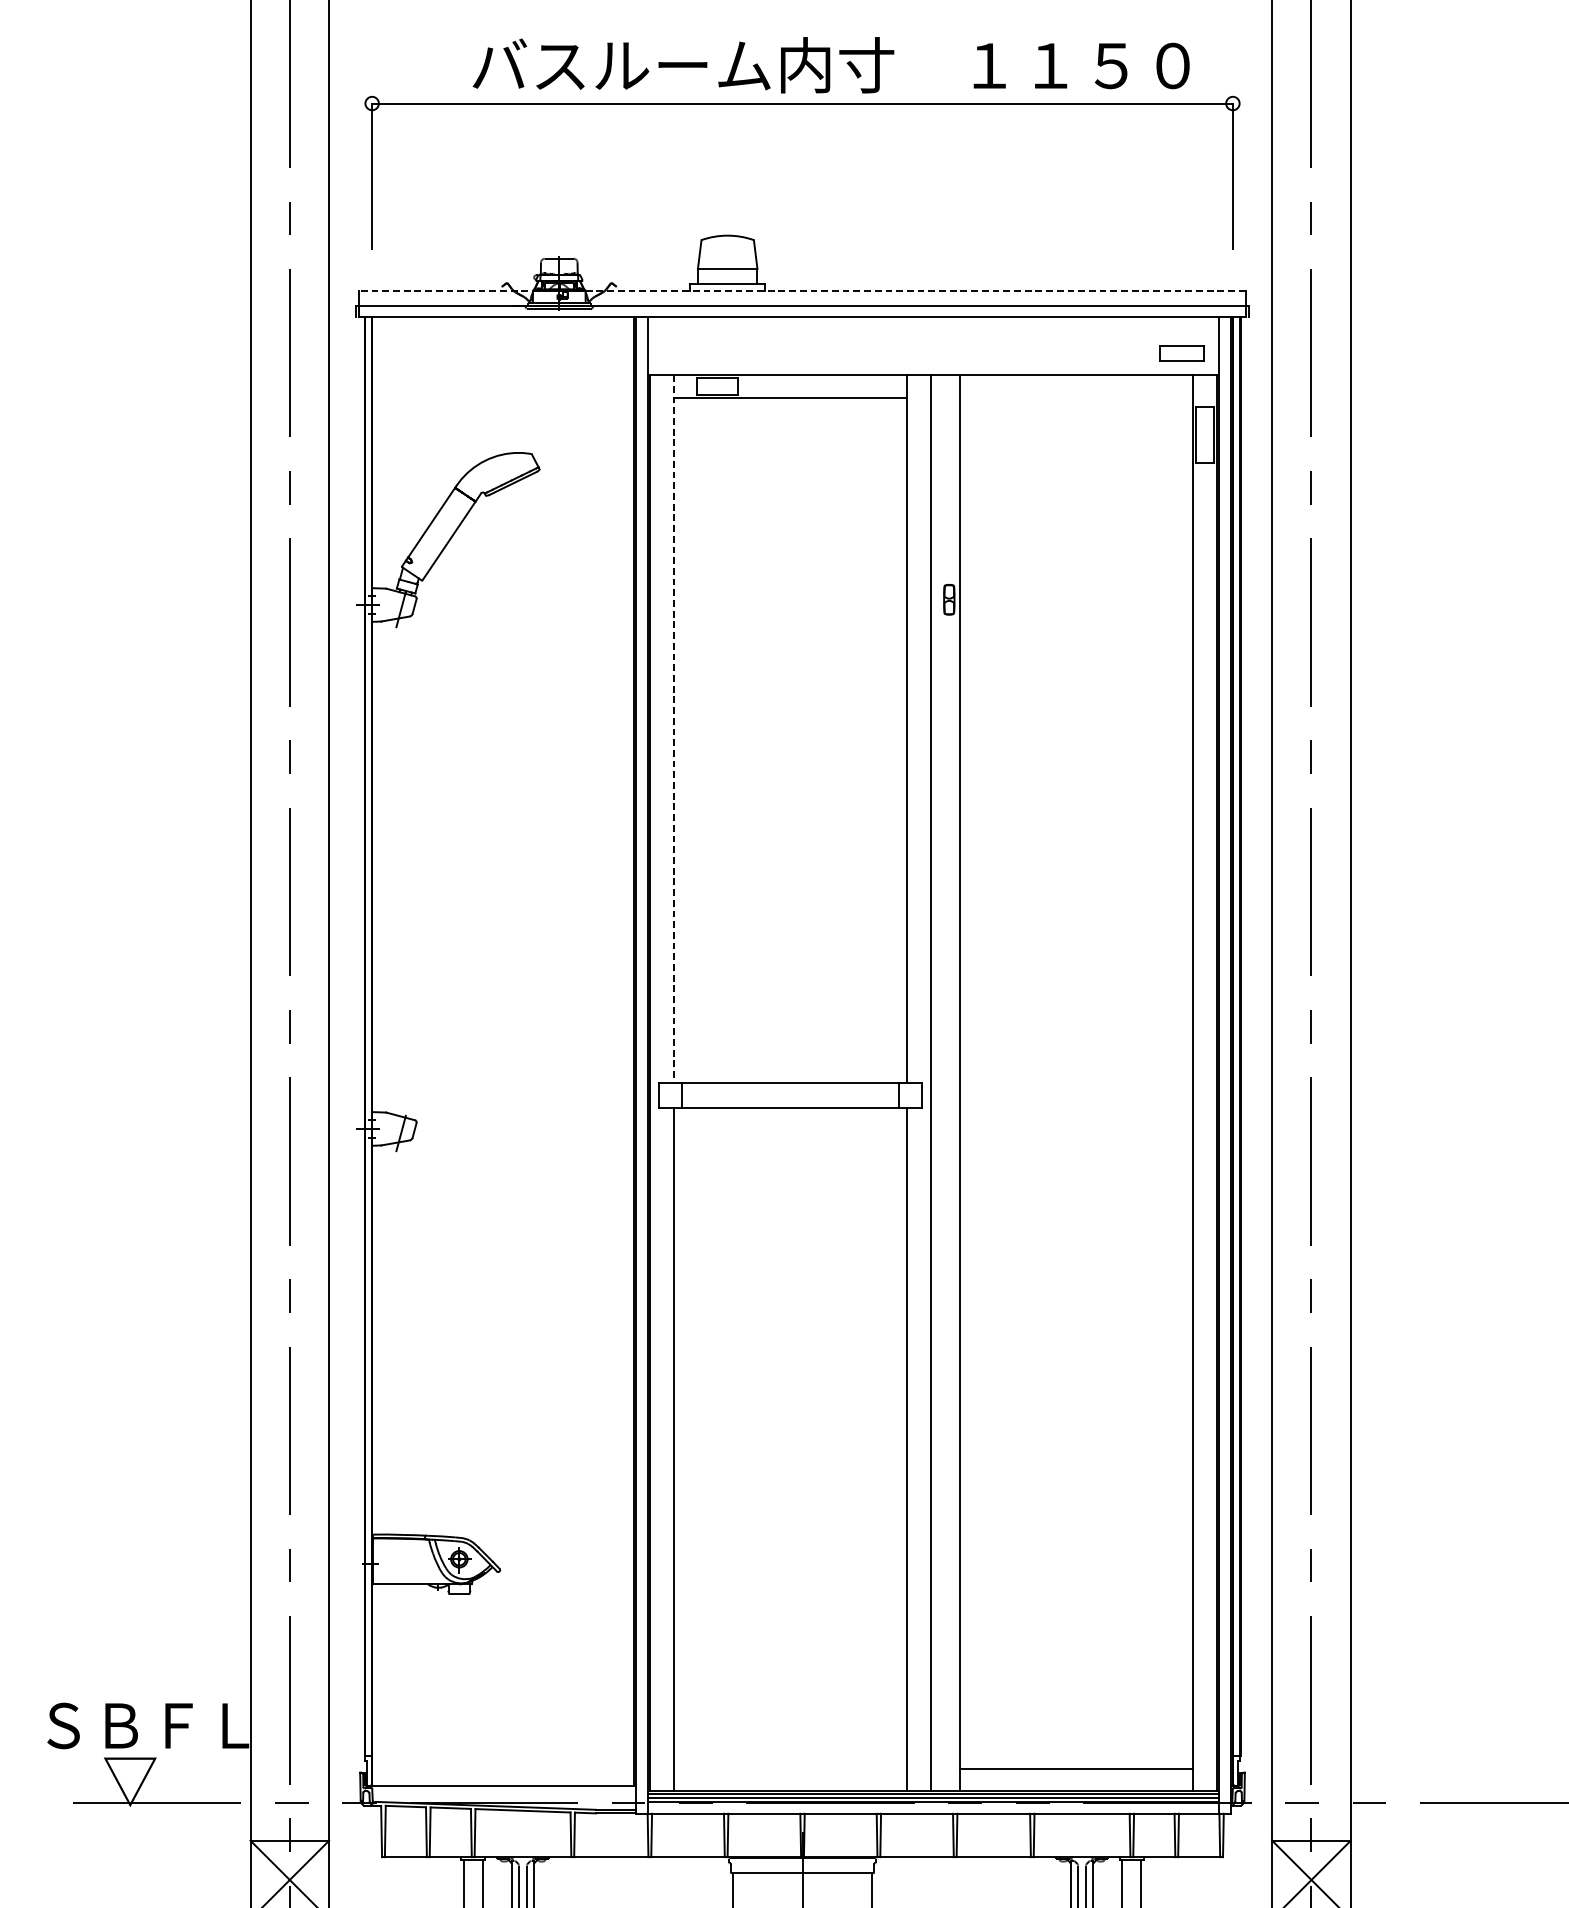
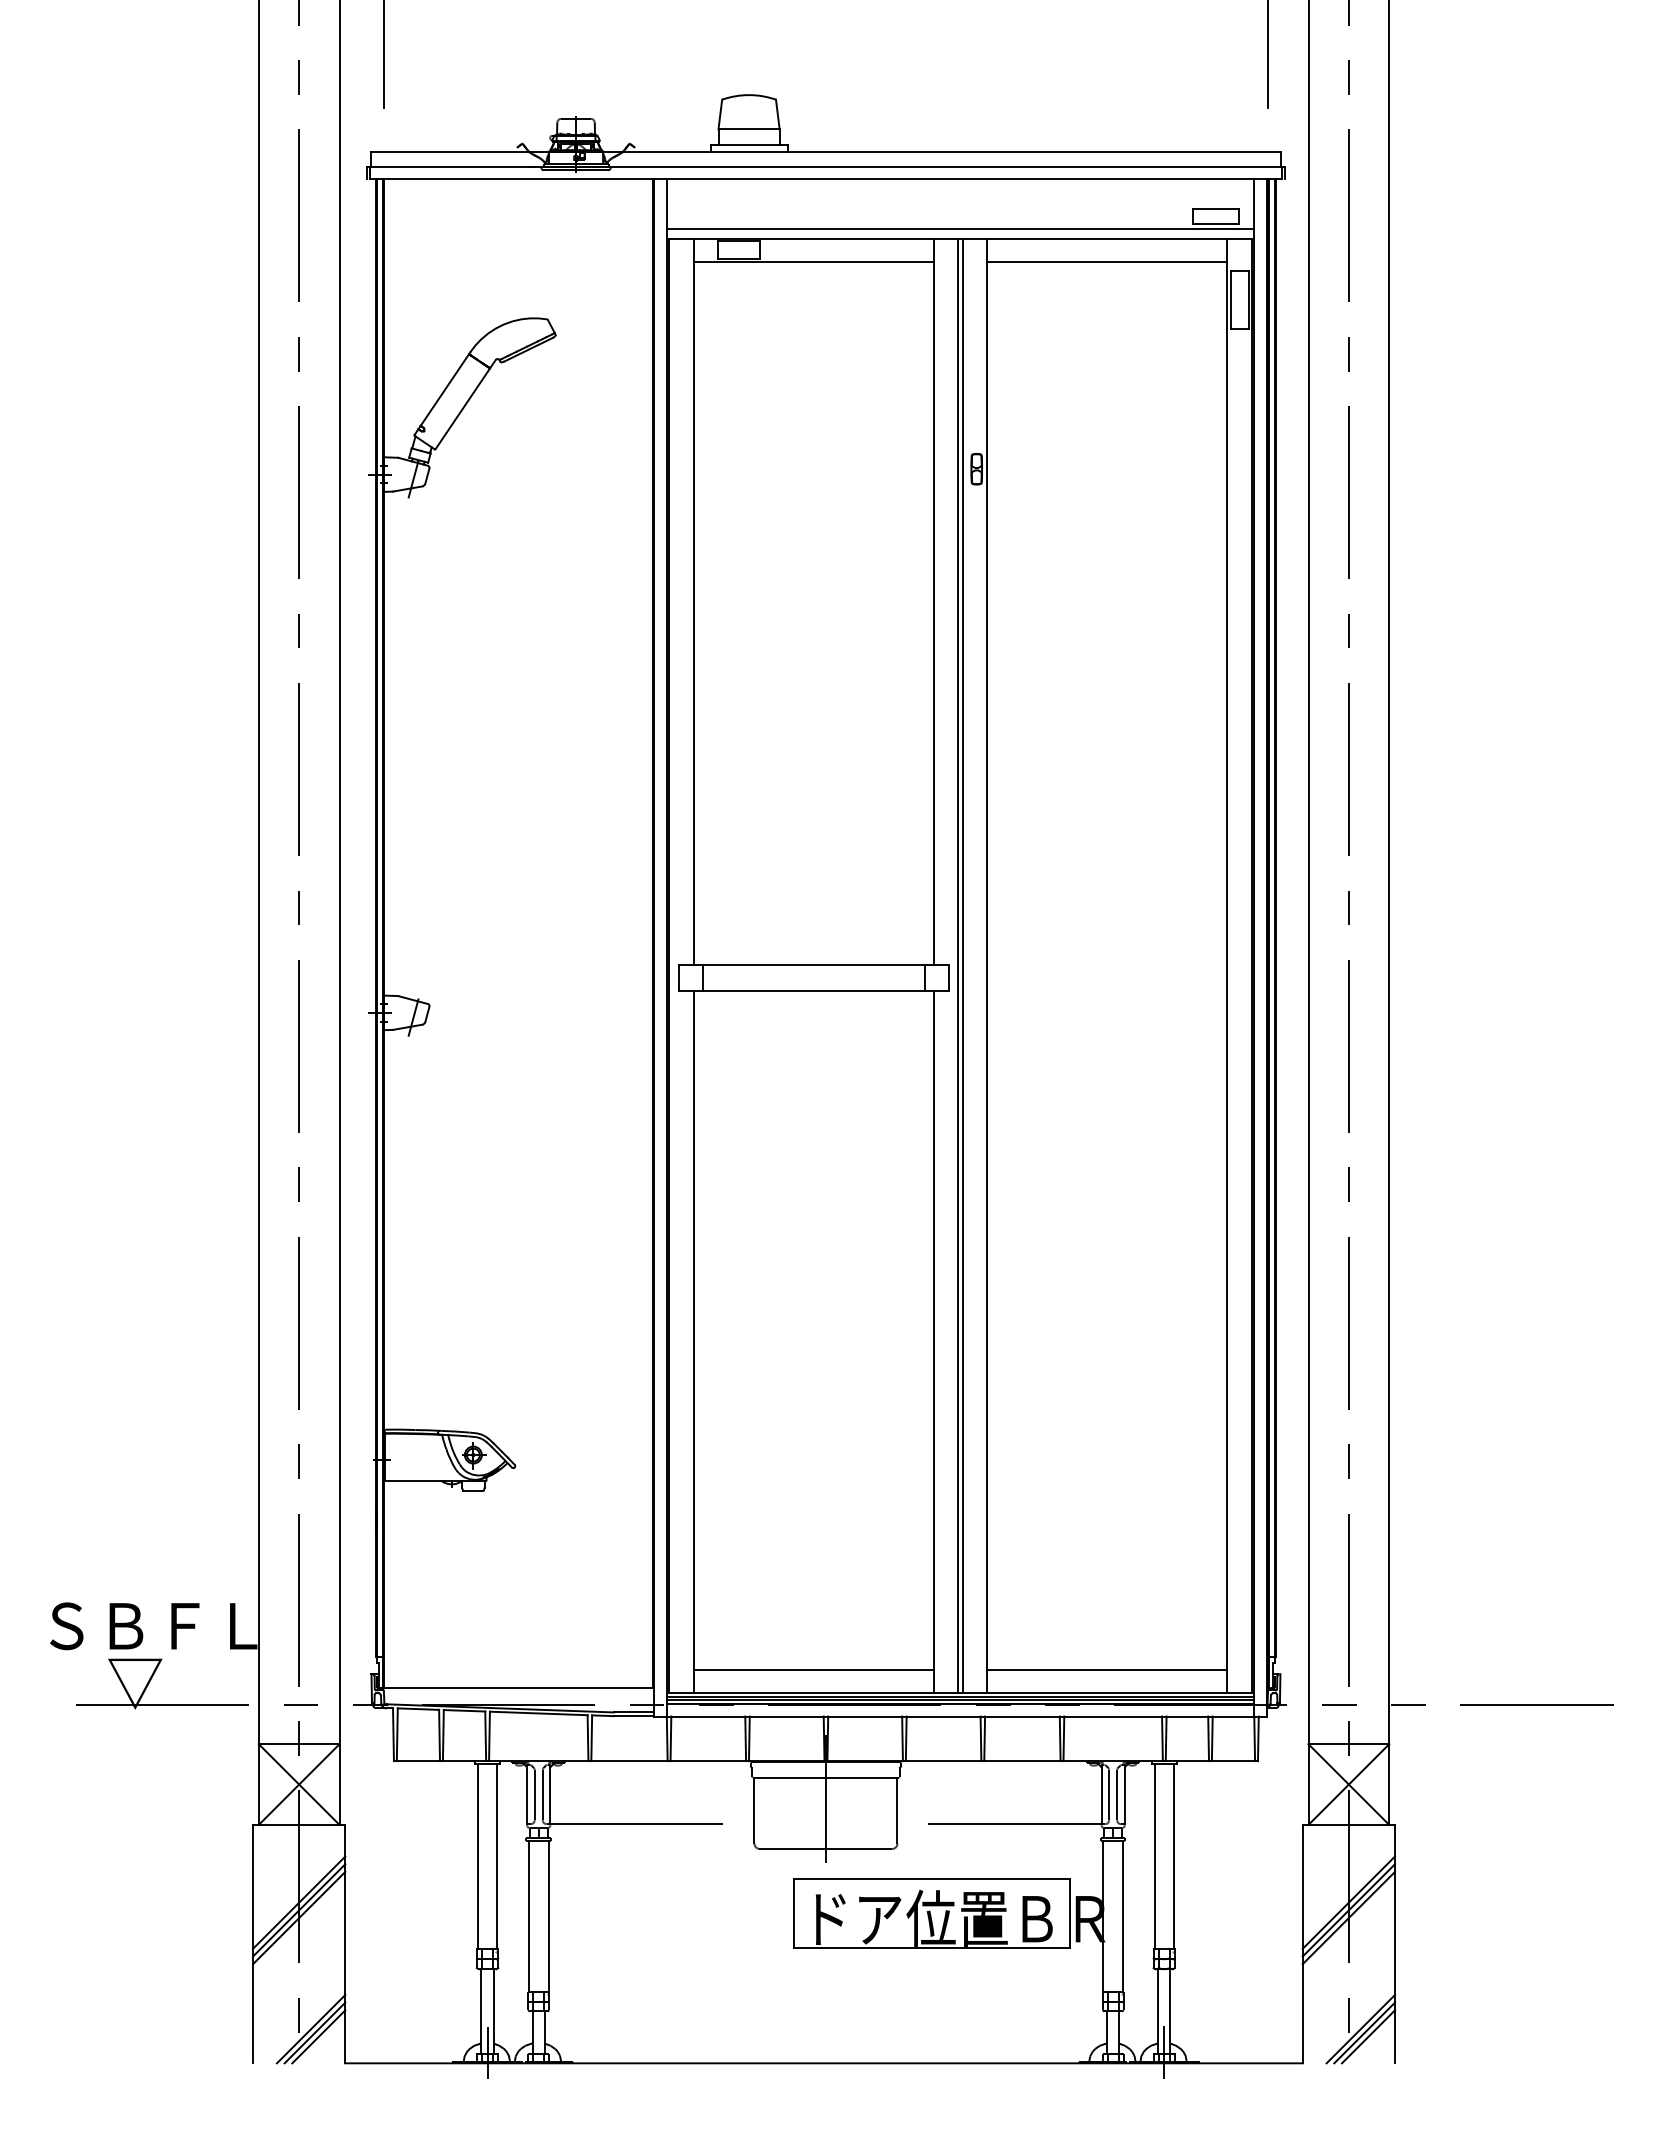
line: (802, 290) -> (825, 151), dashed -> solid
line: (933, 365) -> (960, 228), added
line: (1075, 397) -> (1106, 261), added
line: (674, 729) -> (694, 602), dashed -> solid
line: (935, 1082) -> (962, 965), added
line: (790, 1768) -> (813, 1670), added

